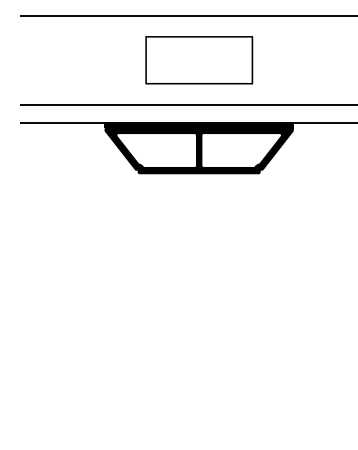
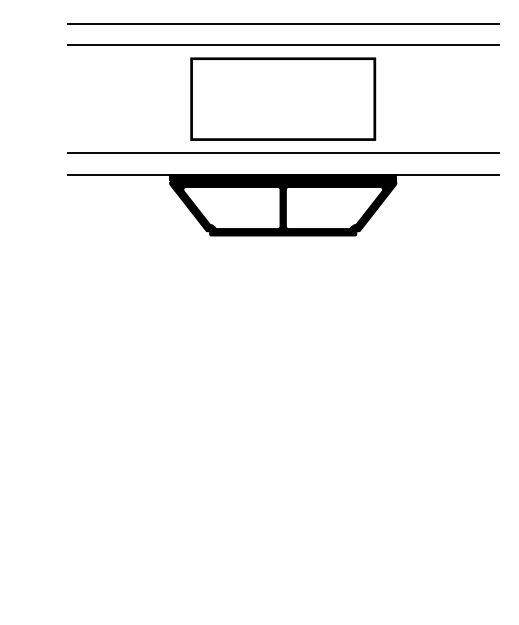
part: (199, 59) -> (283, 98), size x1.43

